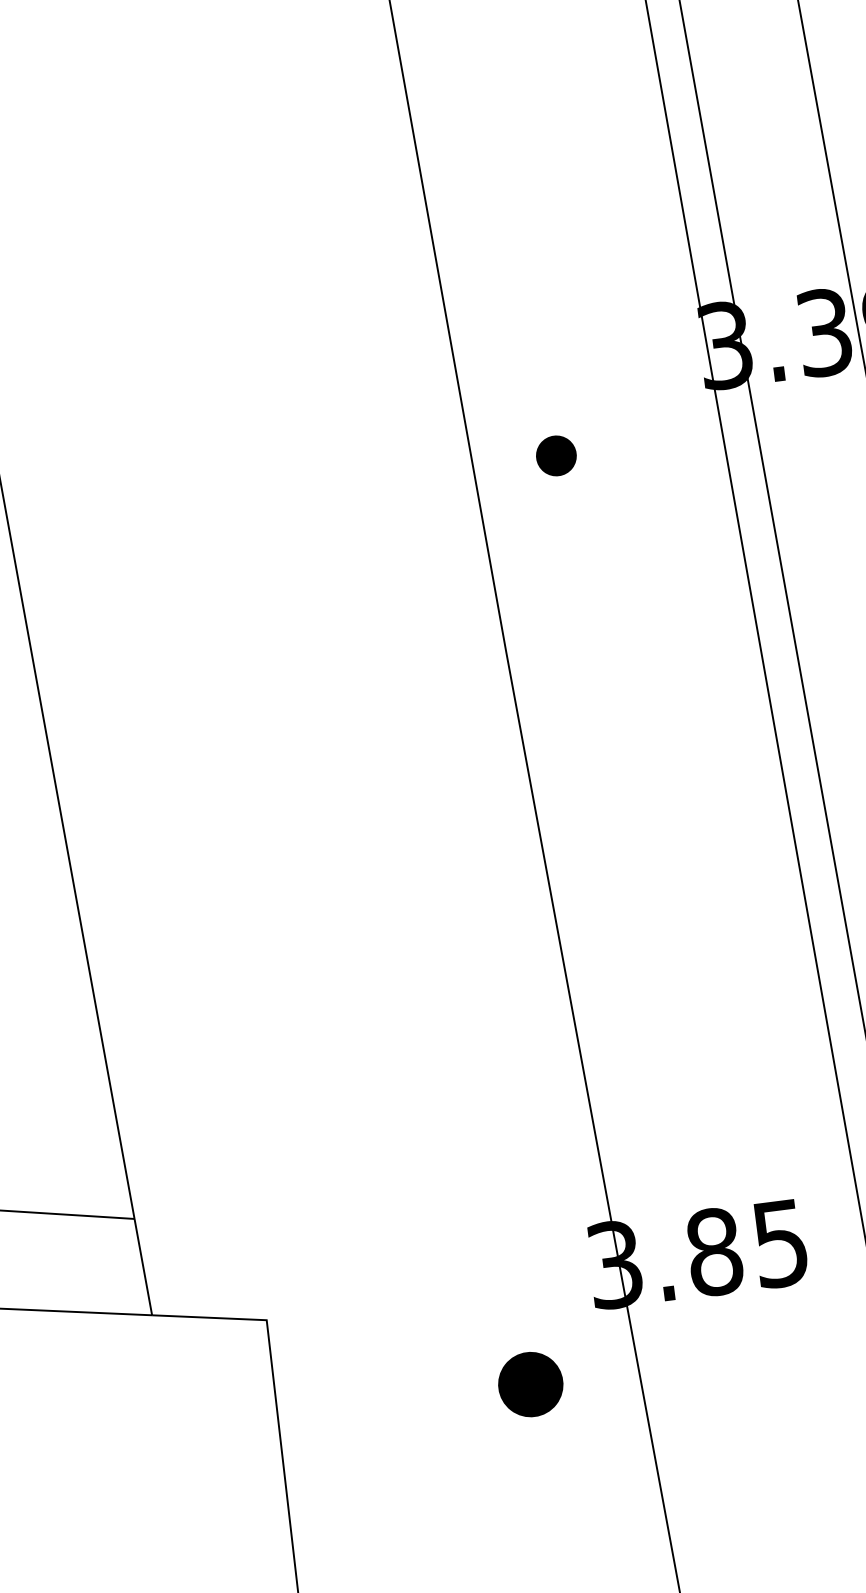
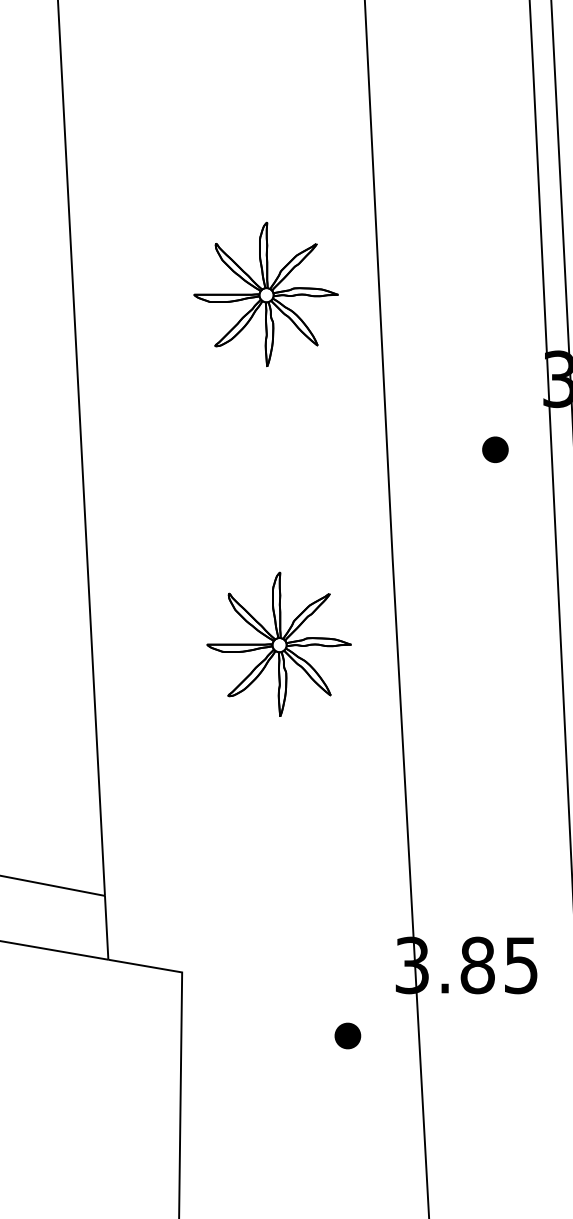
part: (261, 273) -> (265, 294), added
part: (556, 455) -> (495, 449), moved
part: (349, 801) -> (278, 643), added
part: (530, 1383) -> (347, 1035), size x0.62

